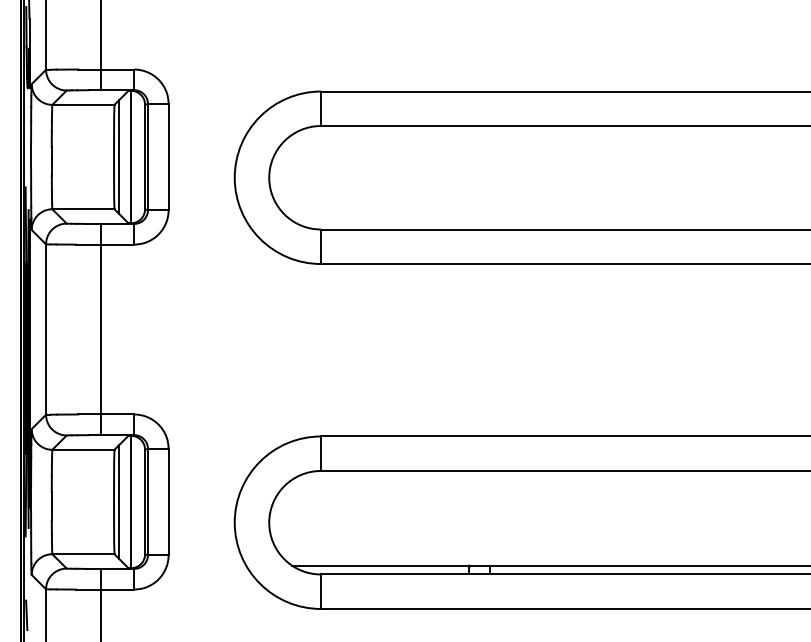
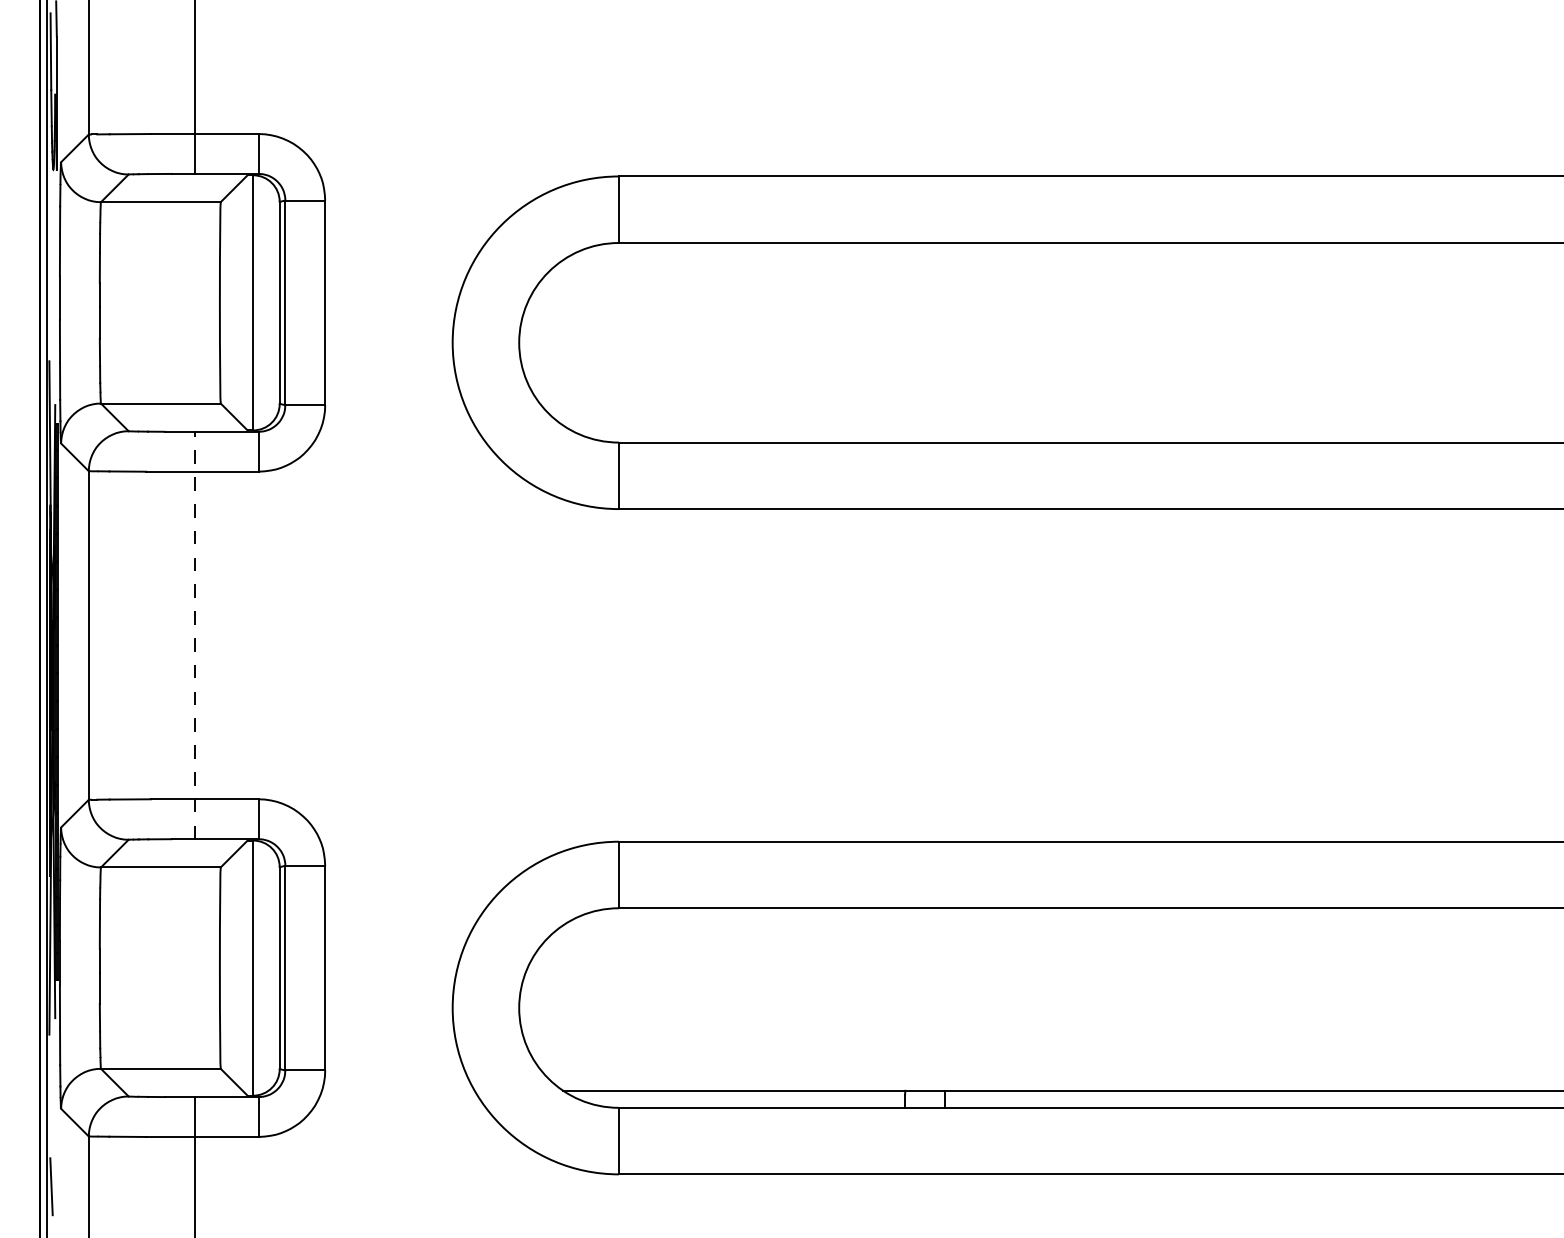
line: (119, 156) -> (230, 301), removed
line: (101, 329) -> (195, 635), solid -> dashed
line: (119, 501) -> (230, 967), removed

